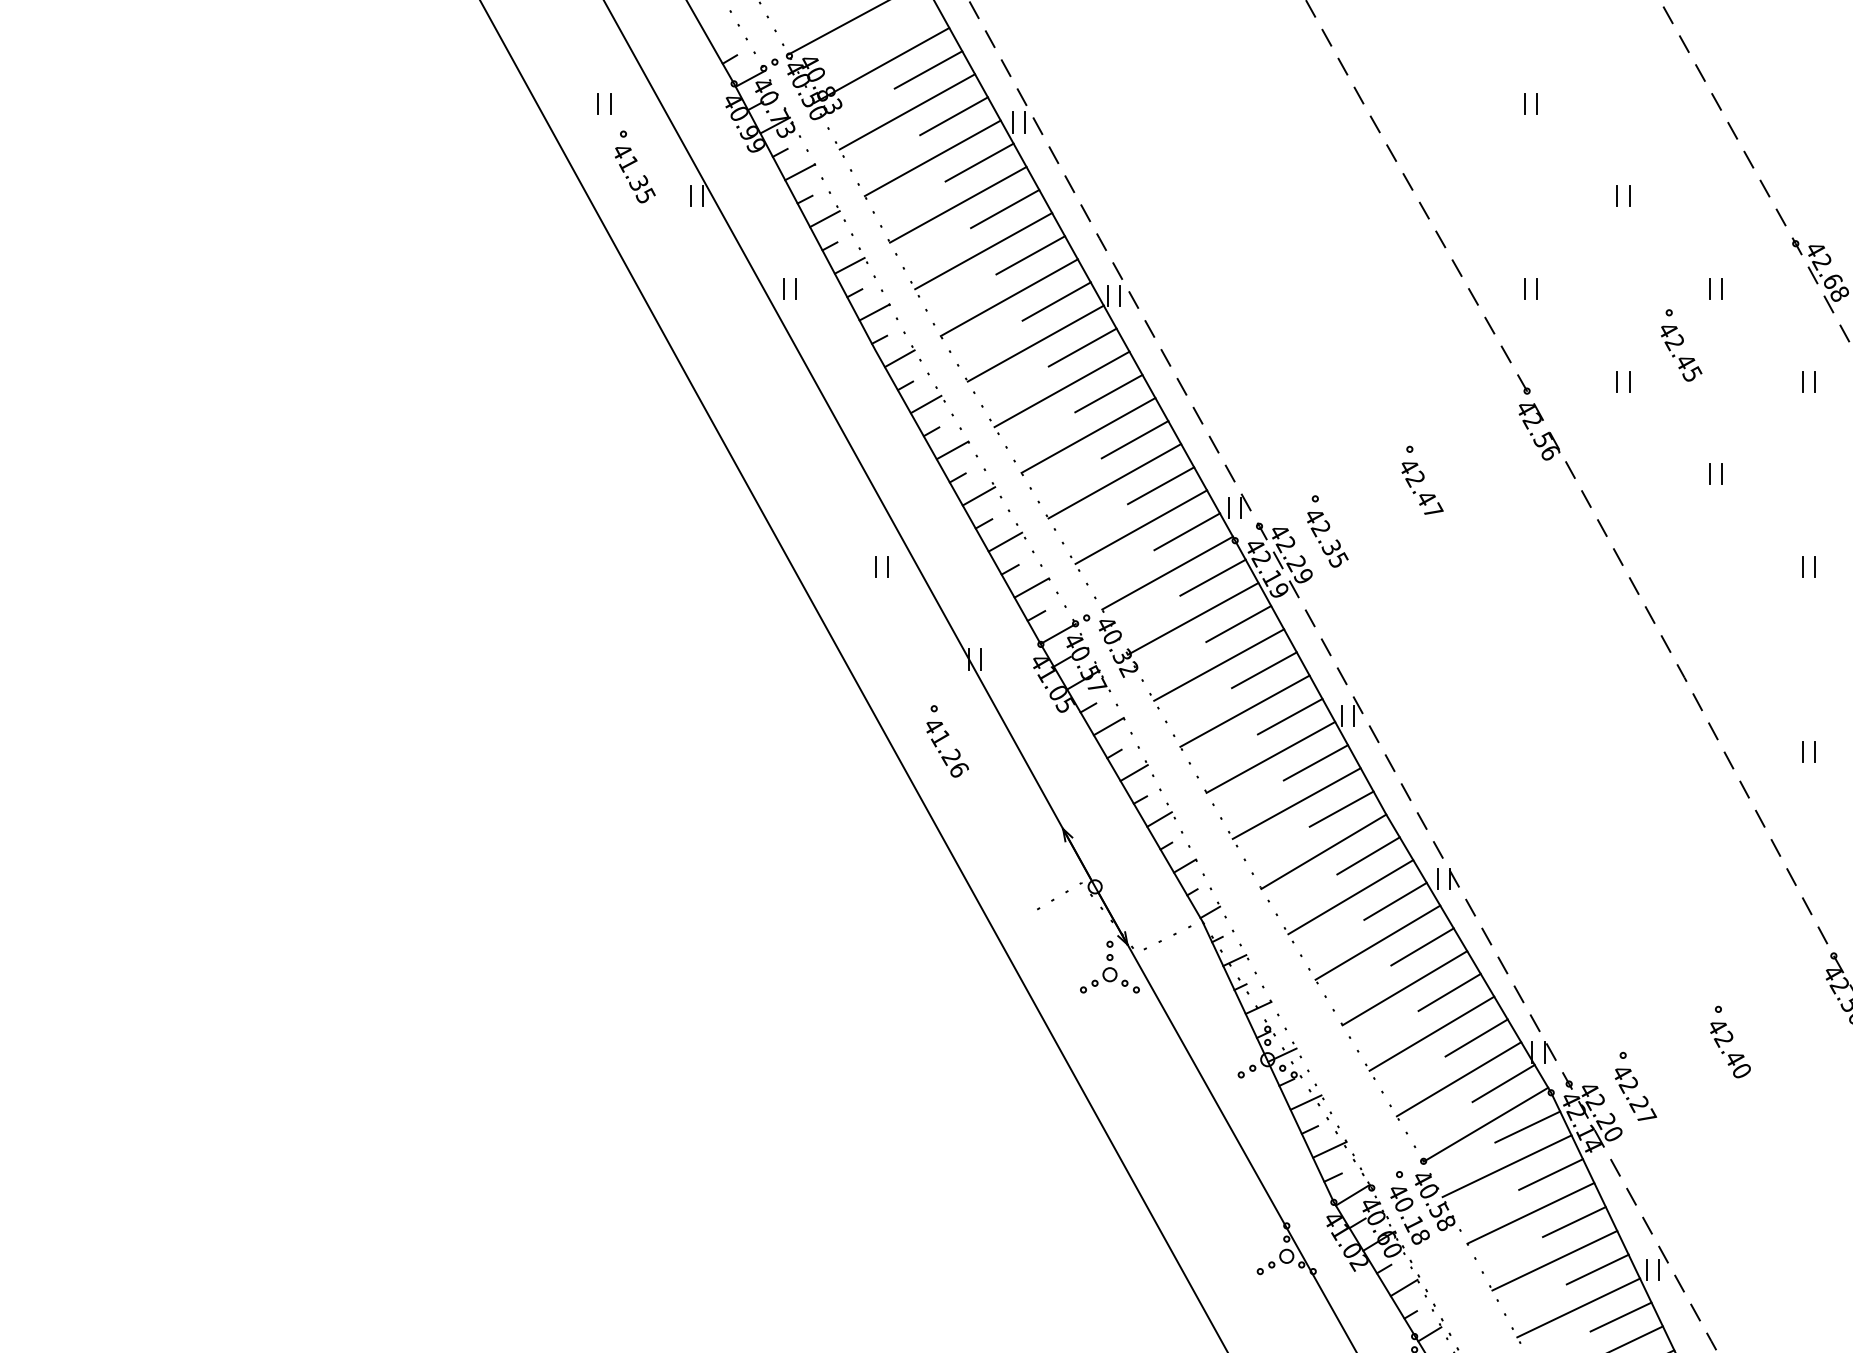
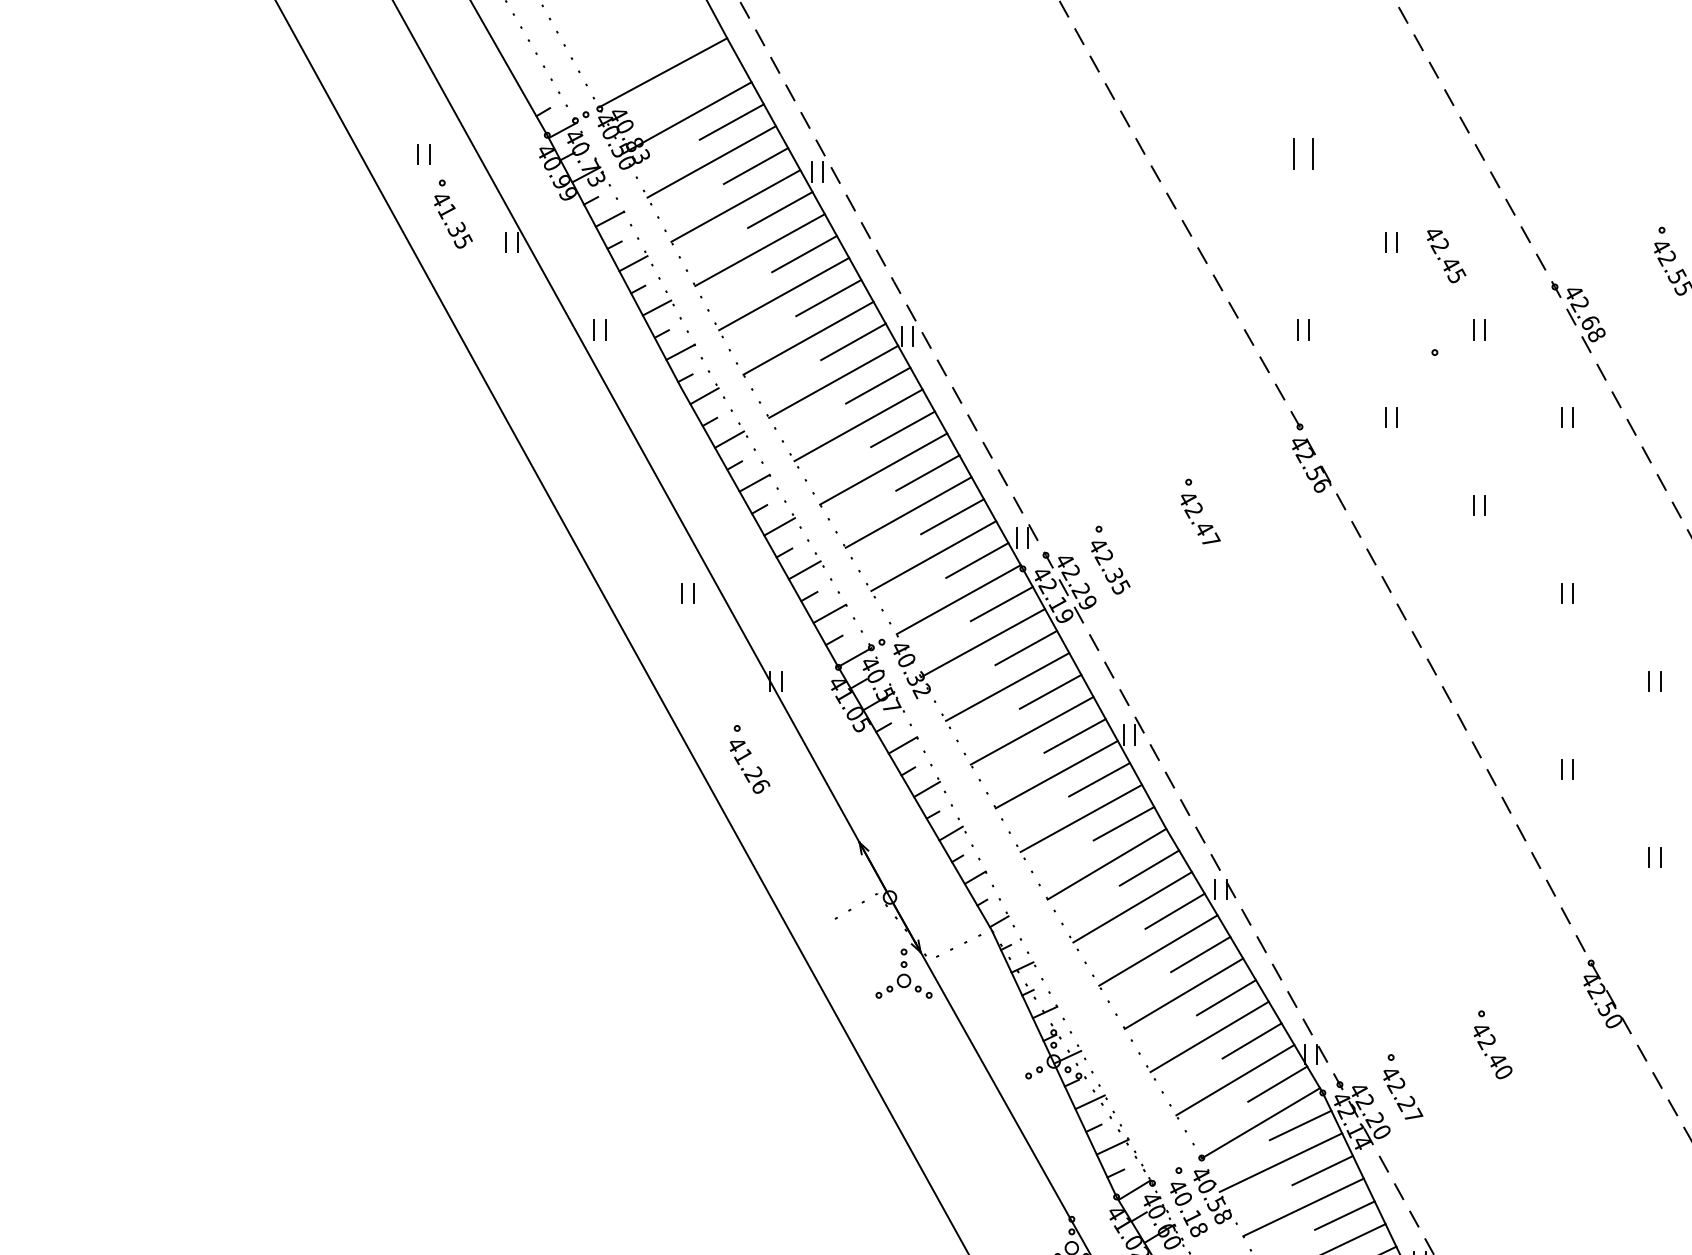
part: (1530, 103) -> (1303, 153), size x1.6
text: (1681, 353) -> (1446, 256), moved

